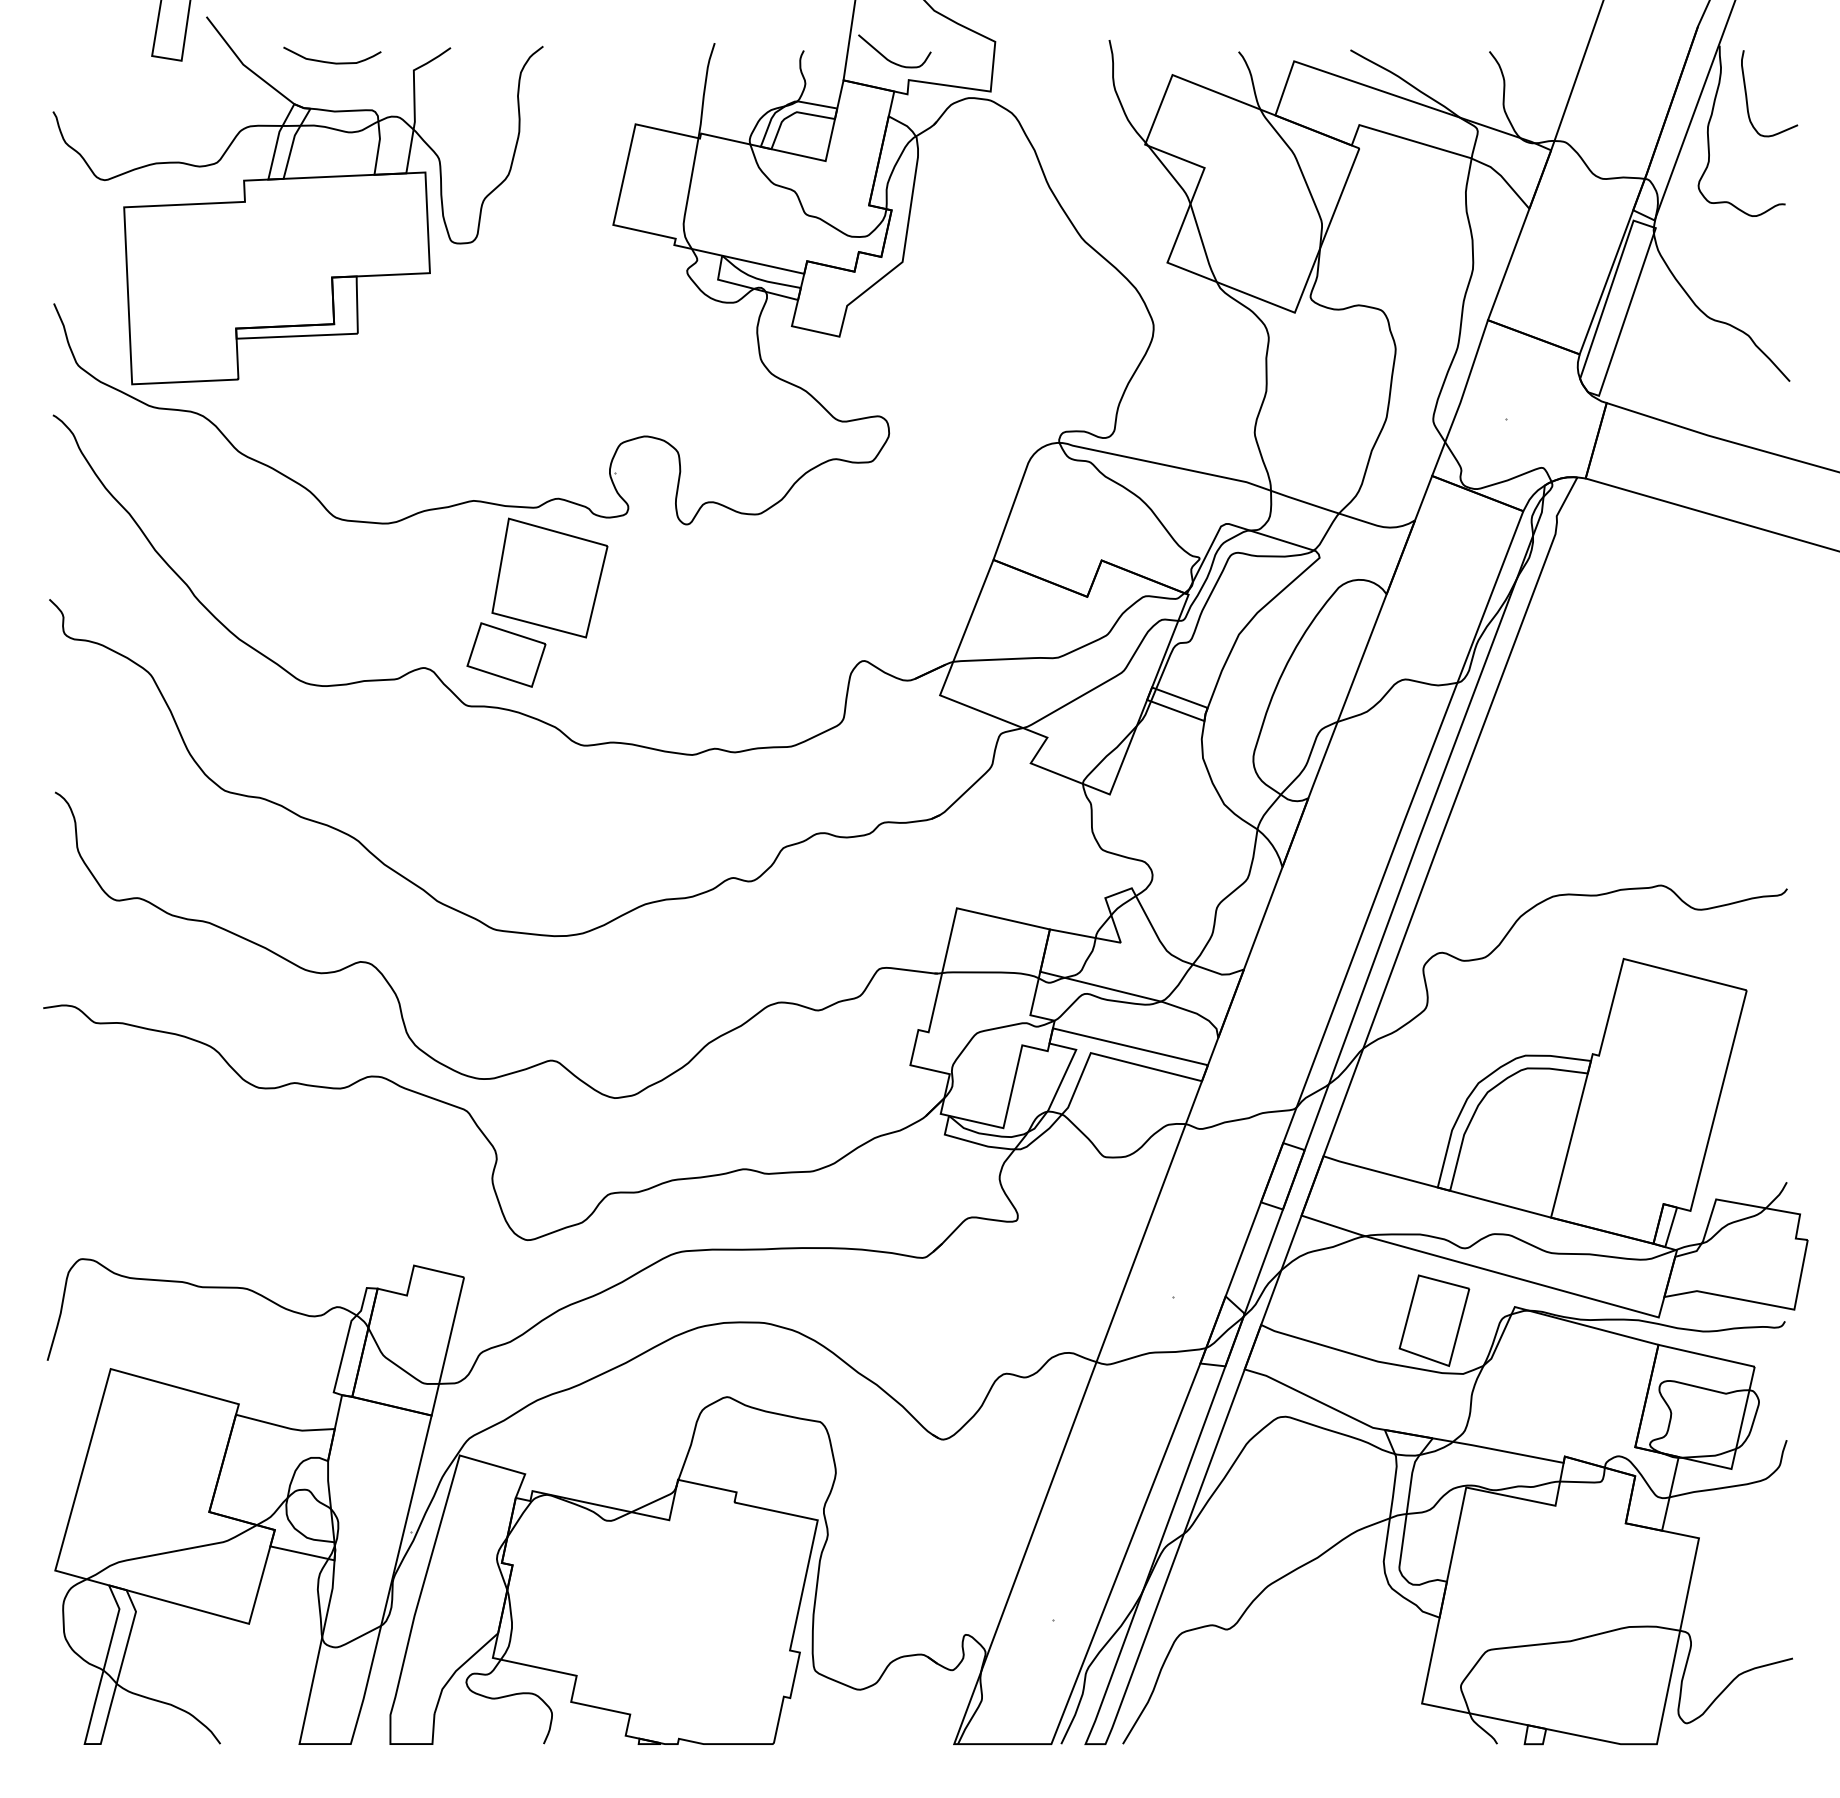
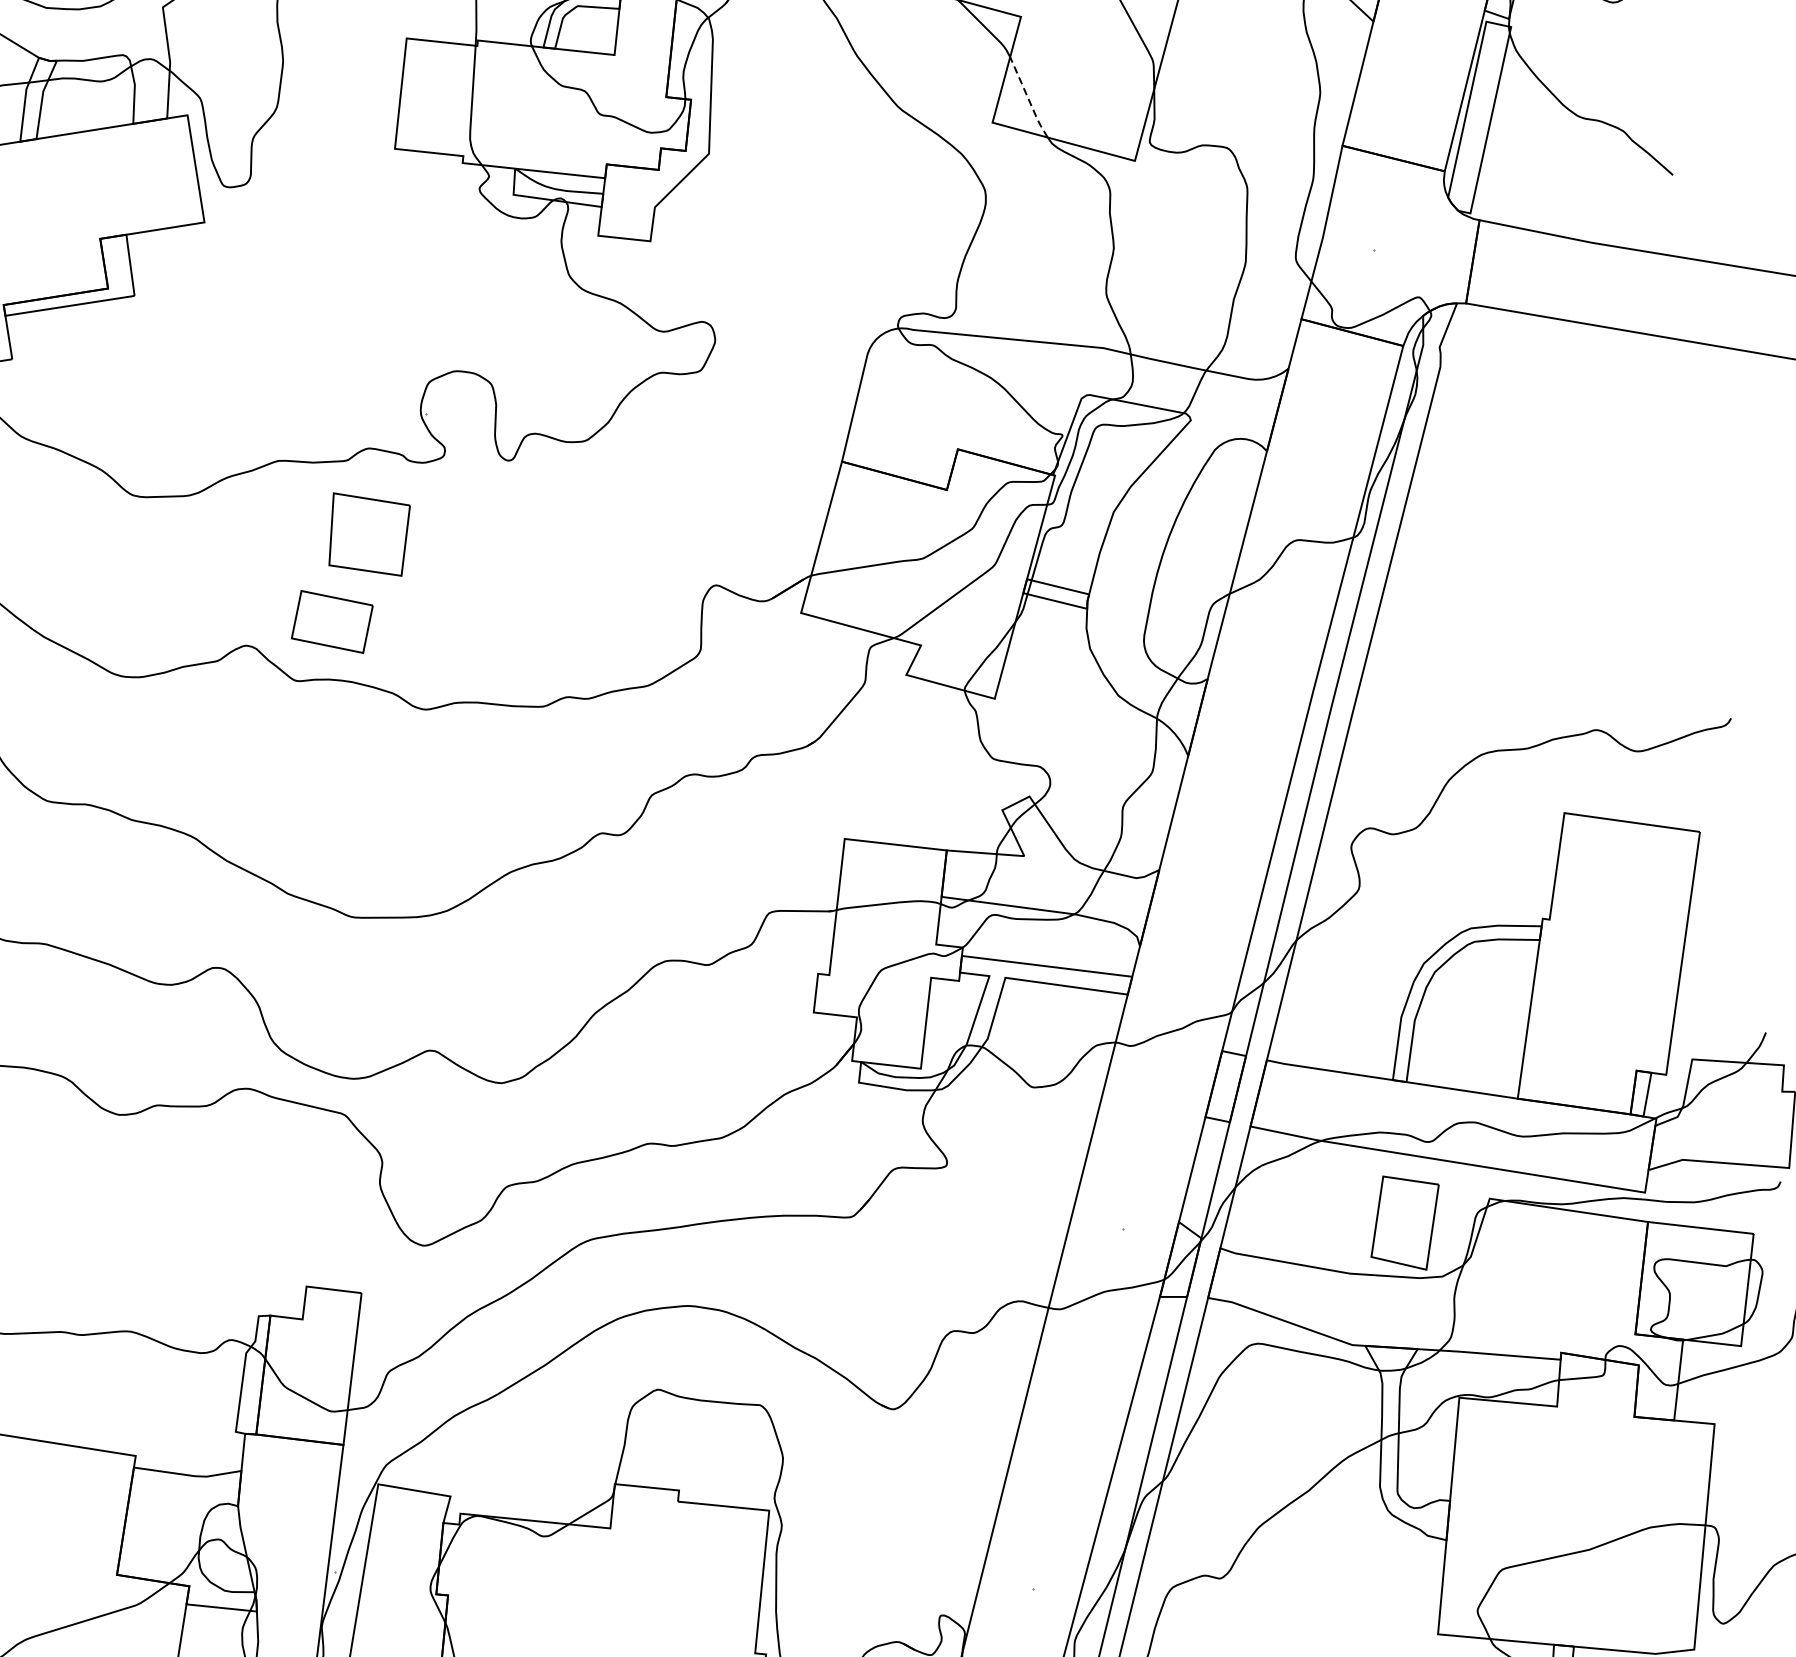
line: (1202, 244) -> (1027, 99), solid -> dashed
part: (549, 577) -> (368, 533), size x0.7

